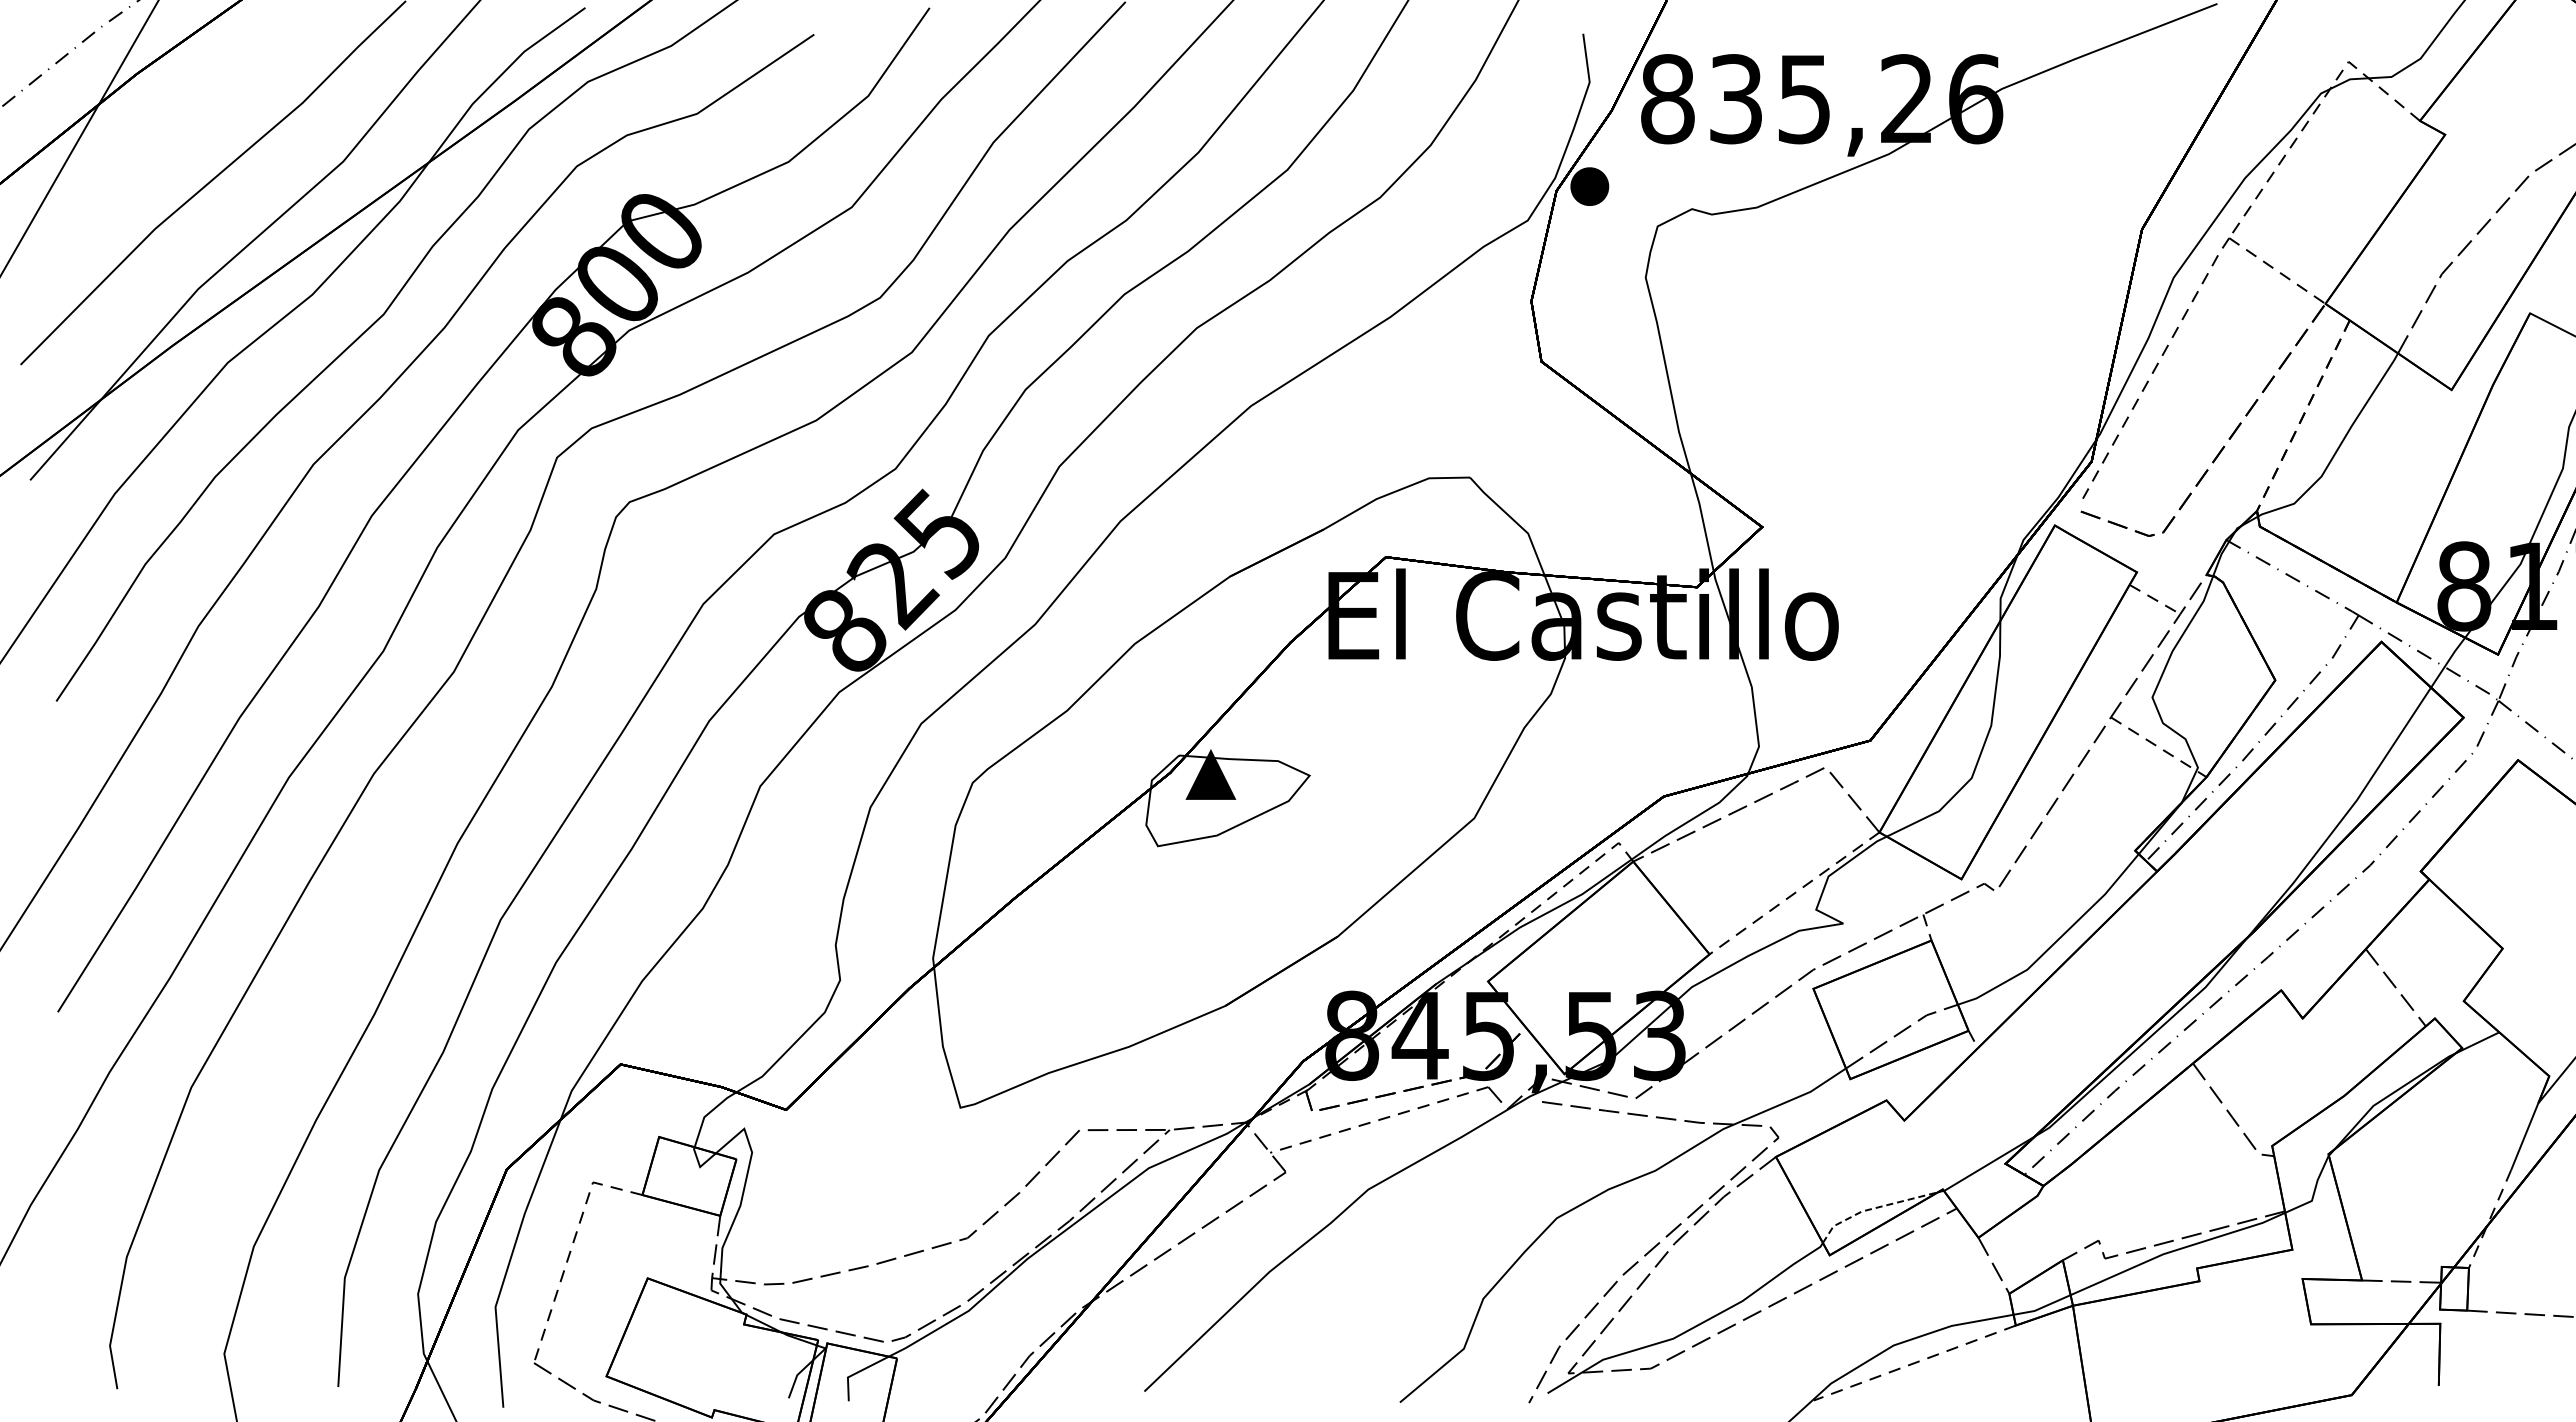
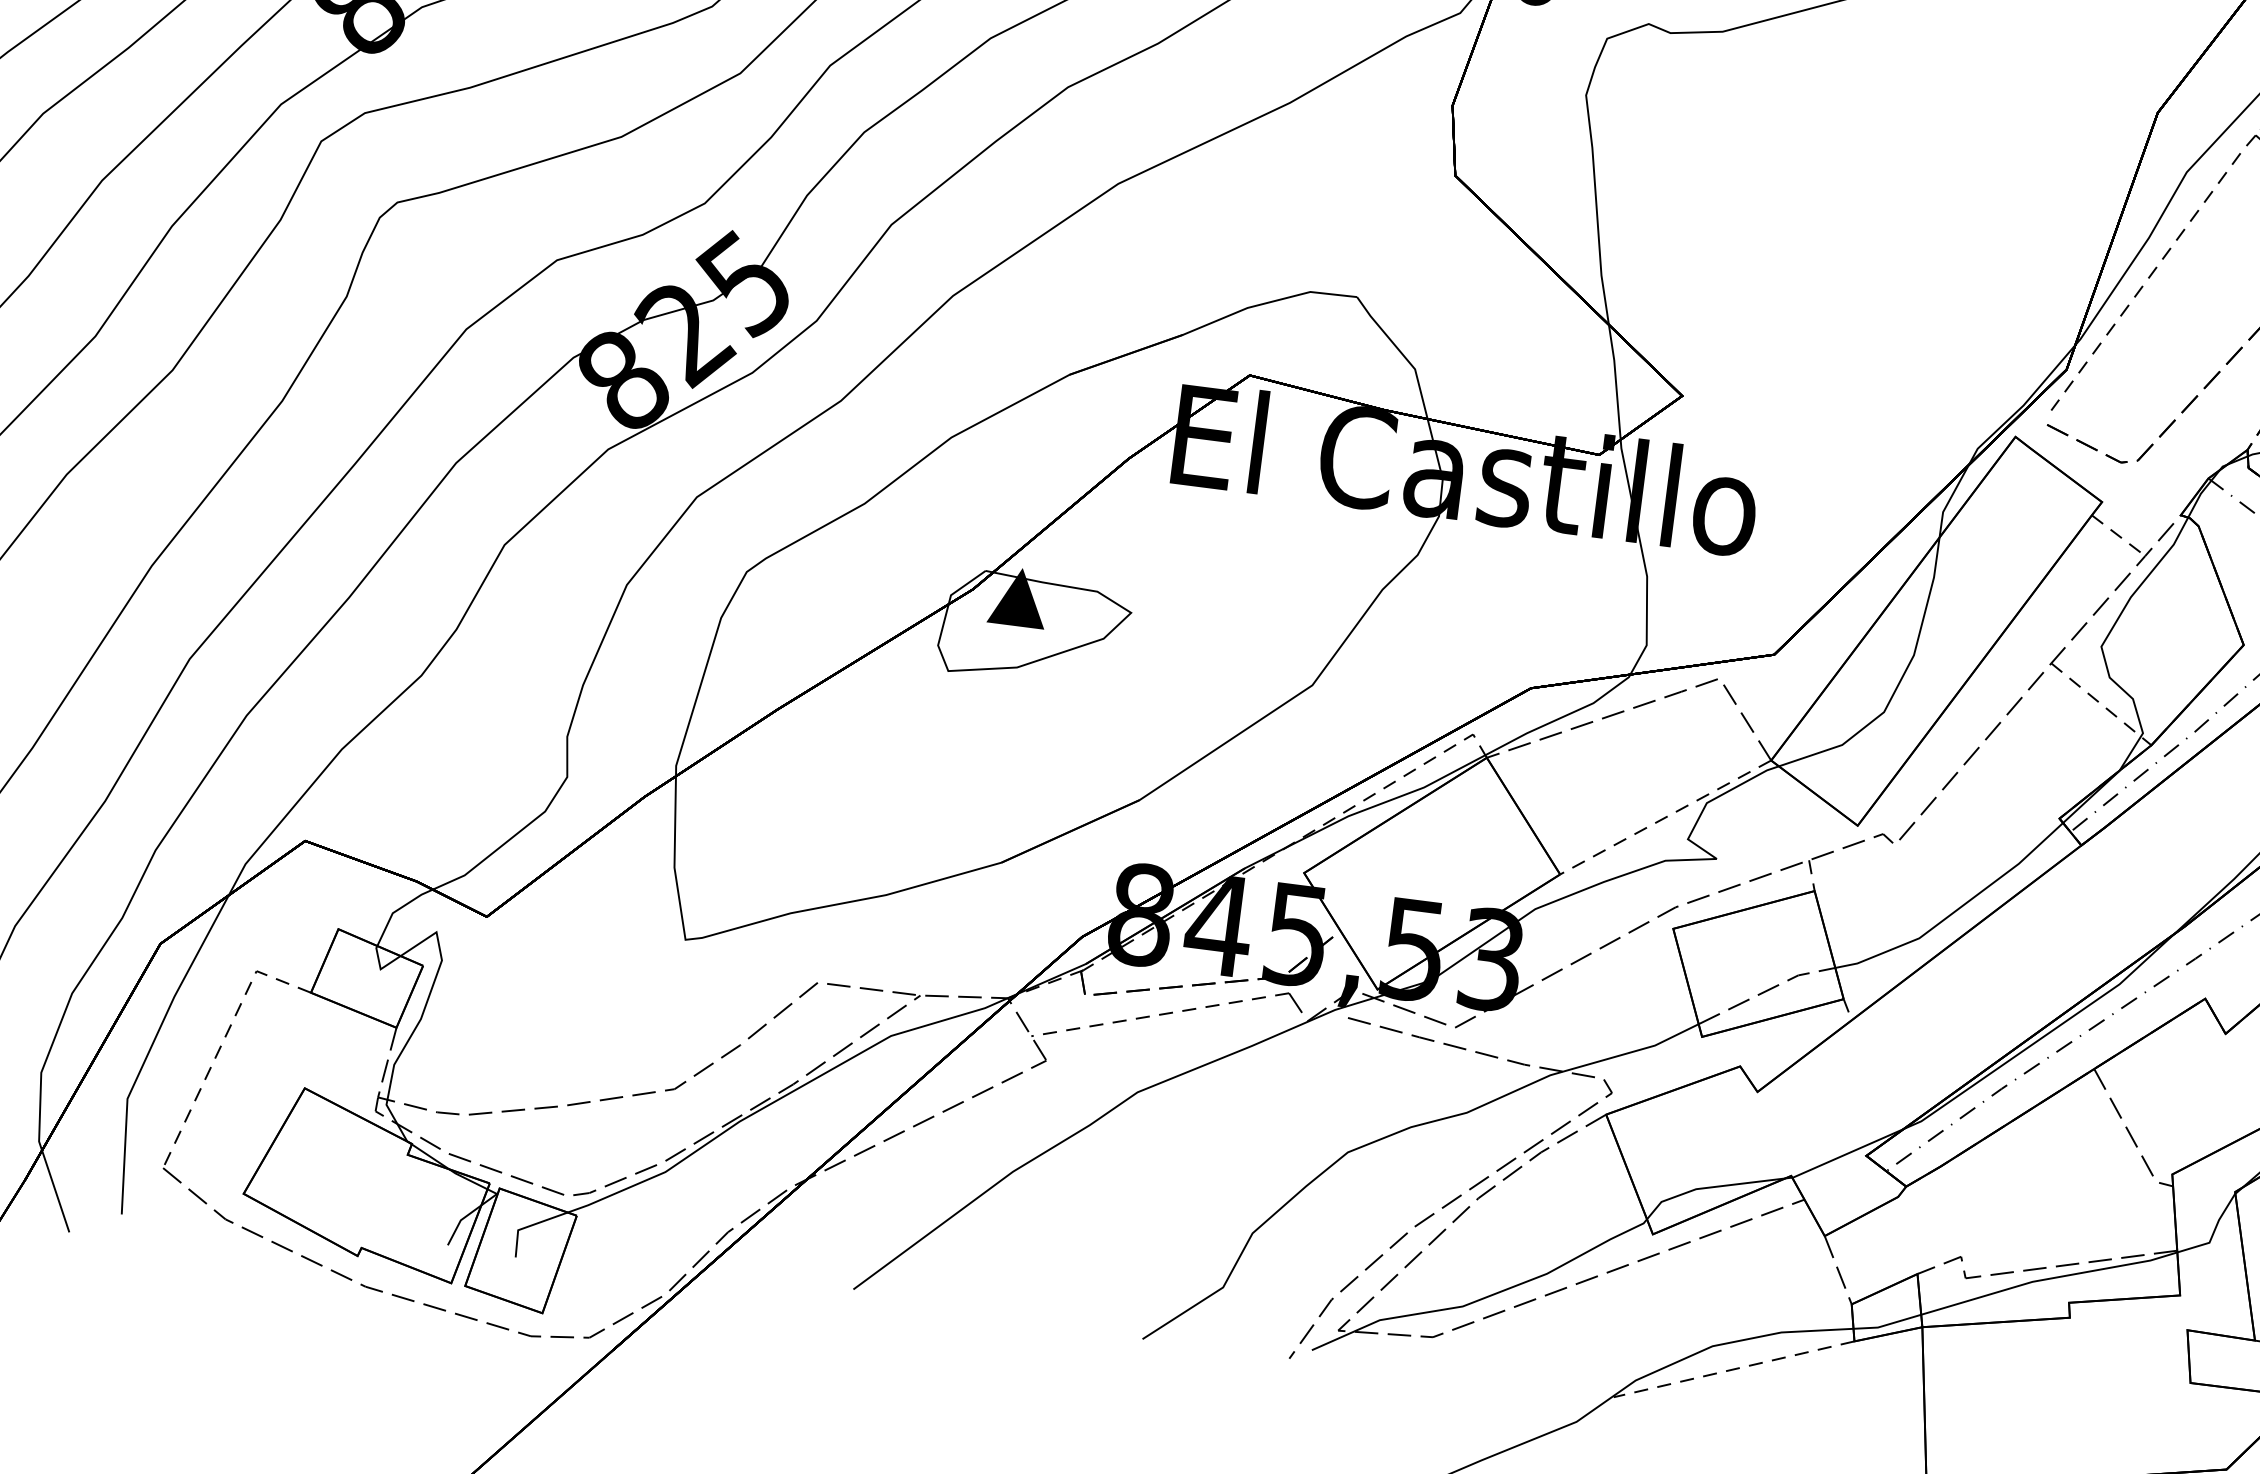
line: (1873, 1208) -> (1709, 1187), dashed -> solid

